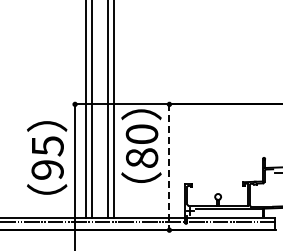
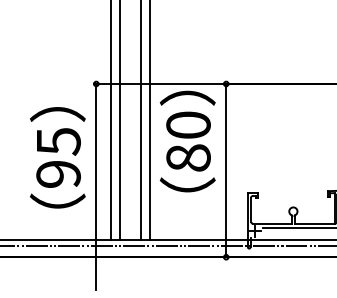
line: (169, 167) -> (226, 170), dashed -> solid

